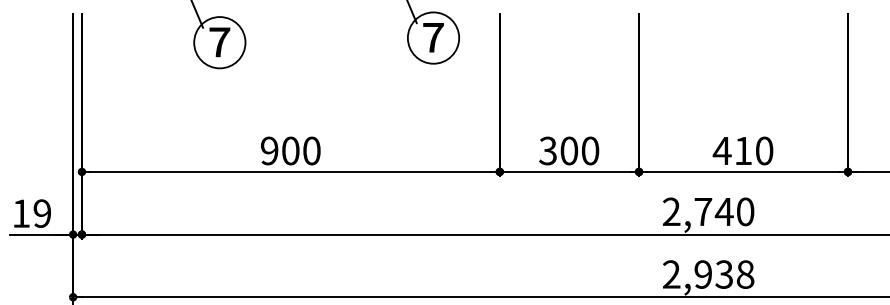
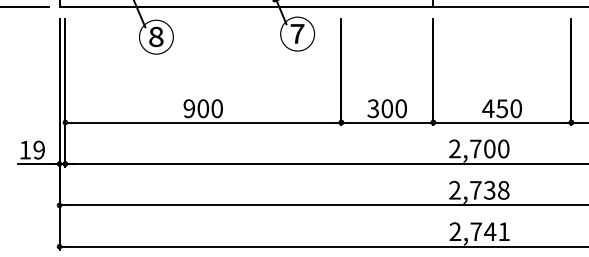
text: (219, 41) -> (156, 36), ⑦ -> ⑧
text: (742, 150) -> (501, 108), 410 -> 450
text: (724, 211) -> (489, 148), 2,740 -> 2,700
text: (702, 273) -> (475, 189), 2,938 -> 2,738

